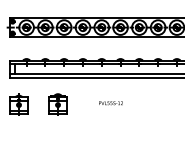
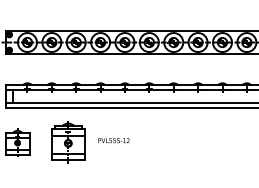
part: (57, 103) -> (67, 141), size x1.4
text: (110, 103) -> (113, 140), moved

